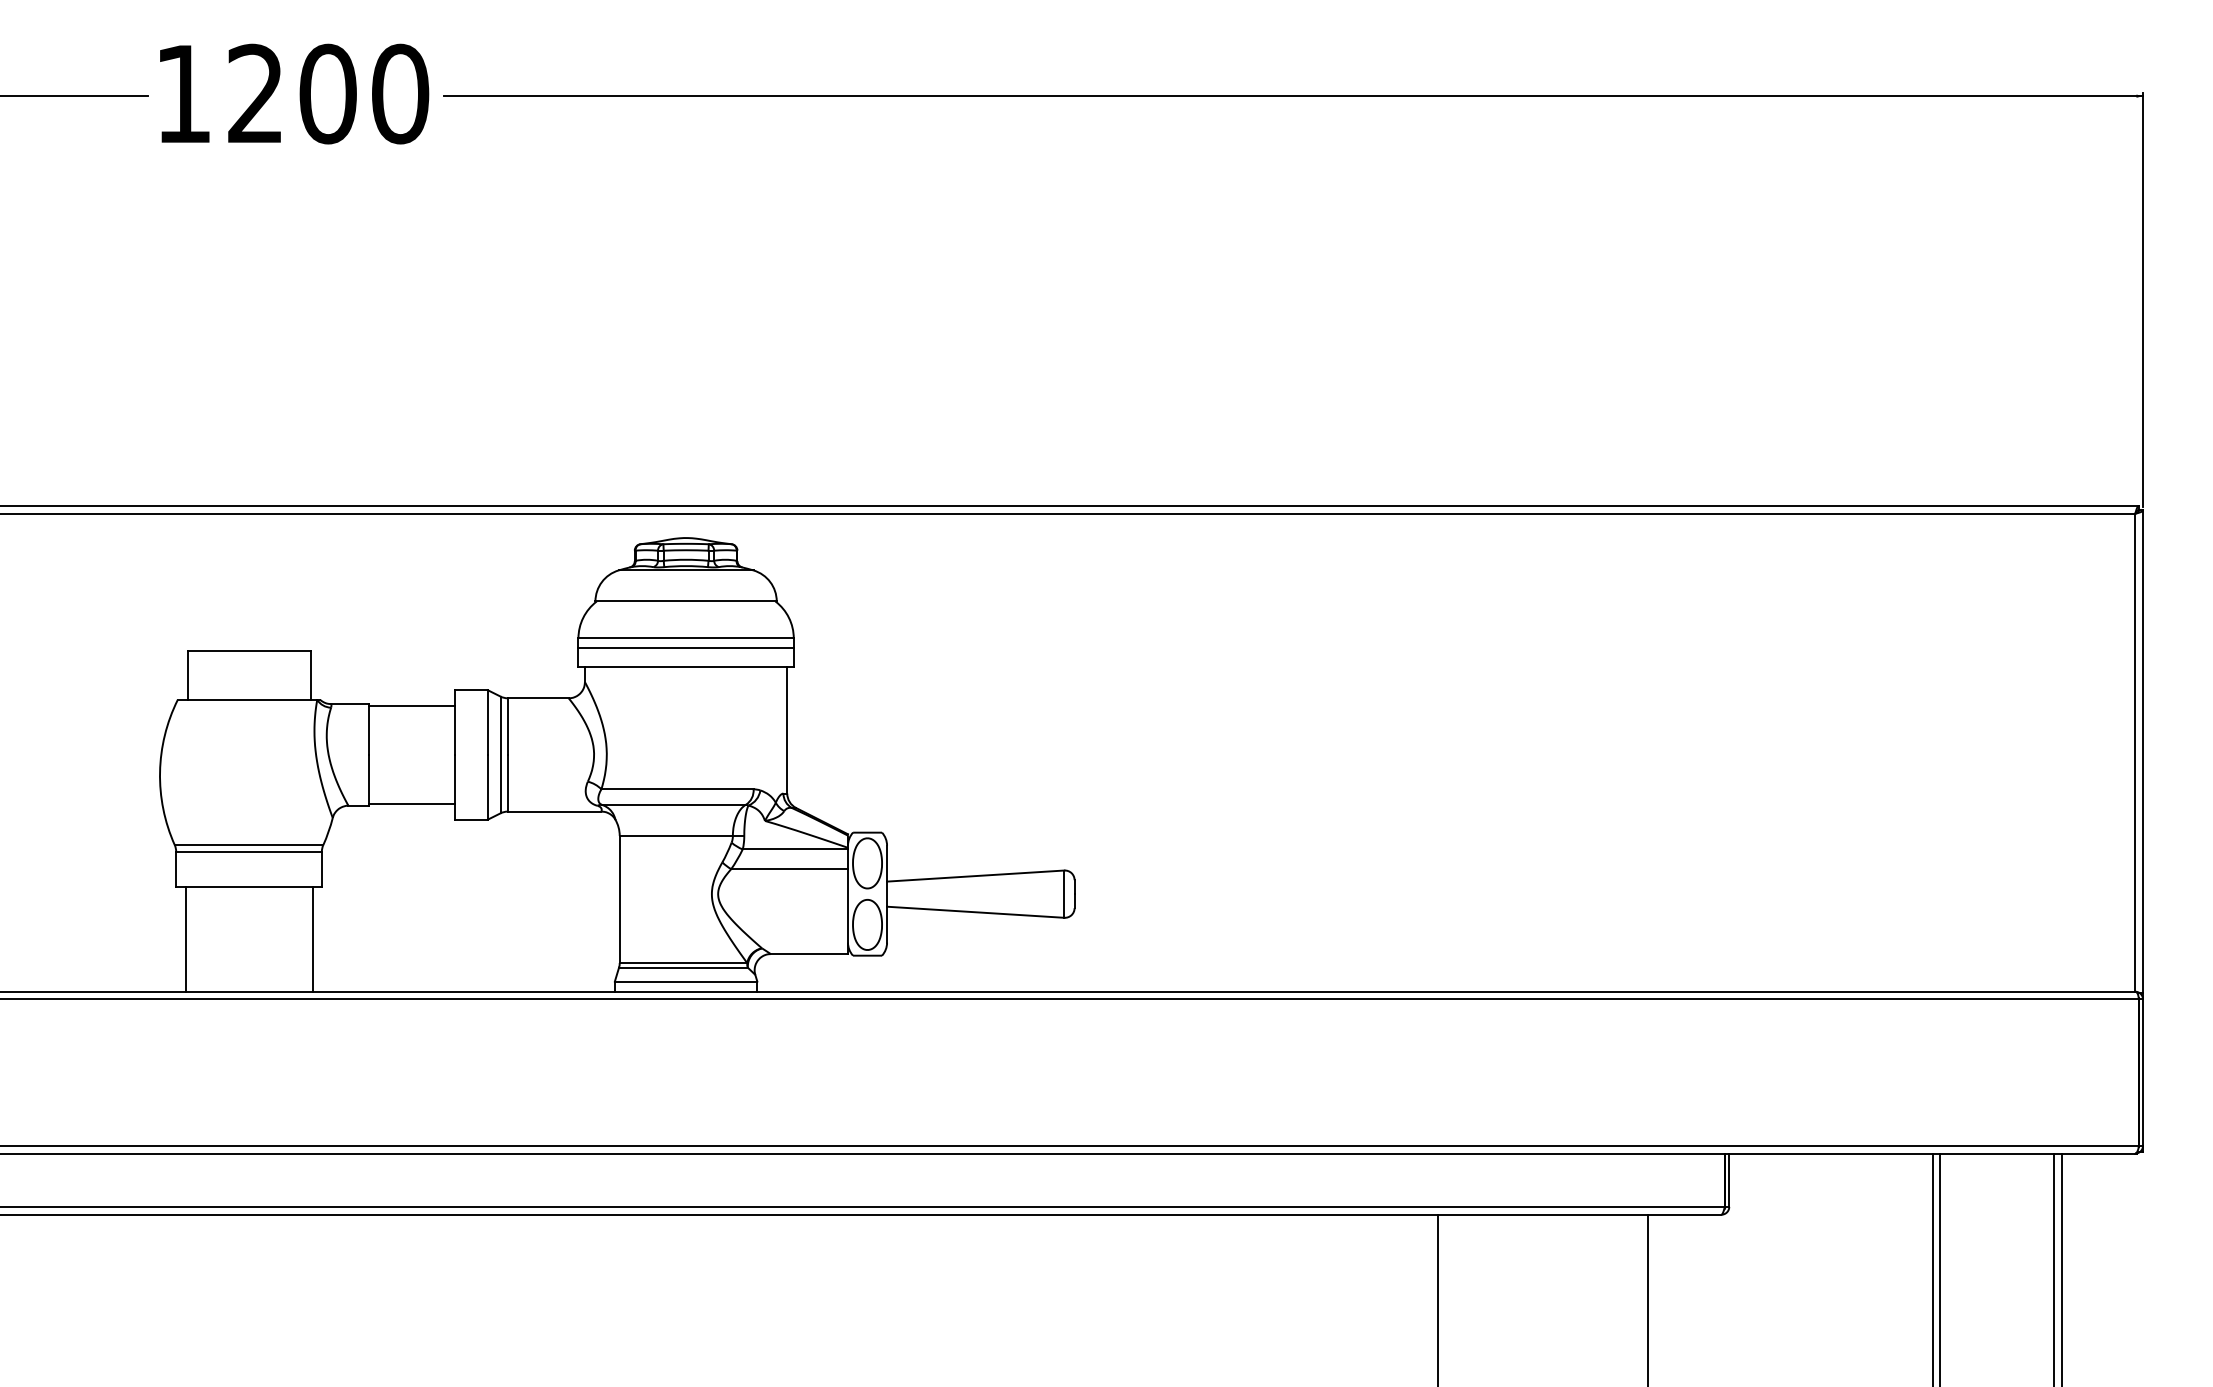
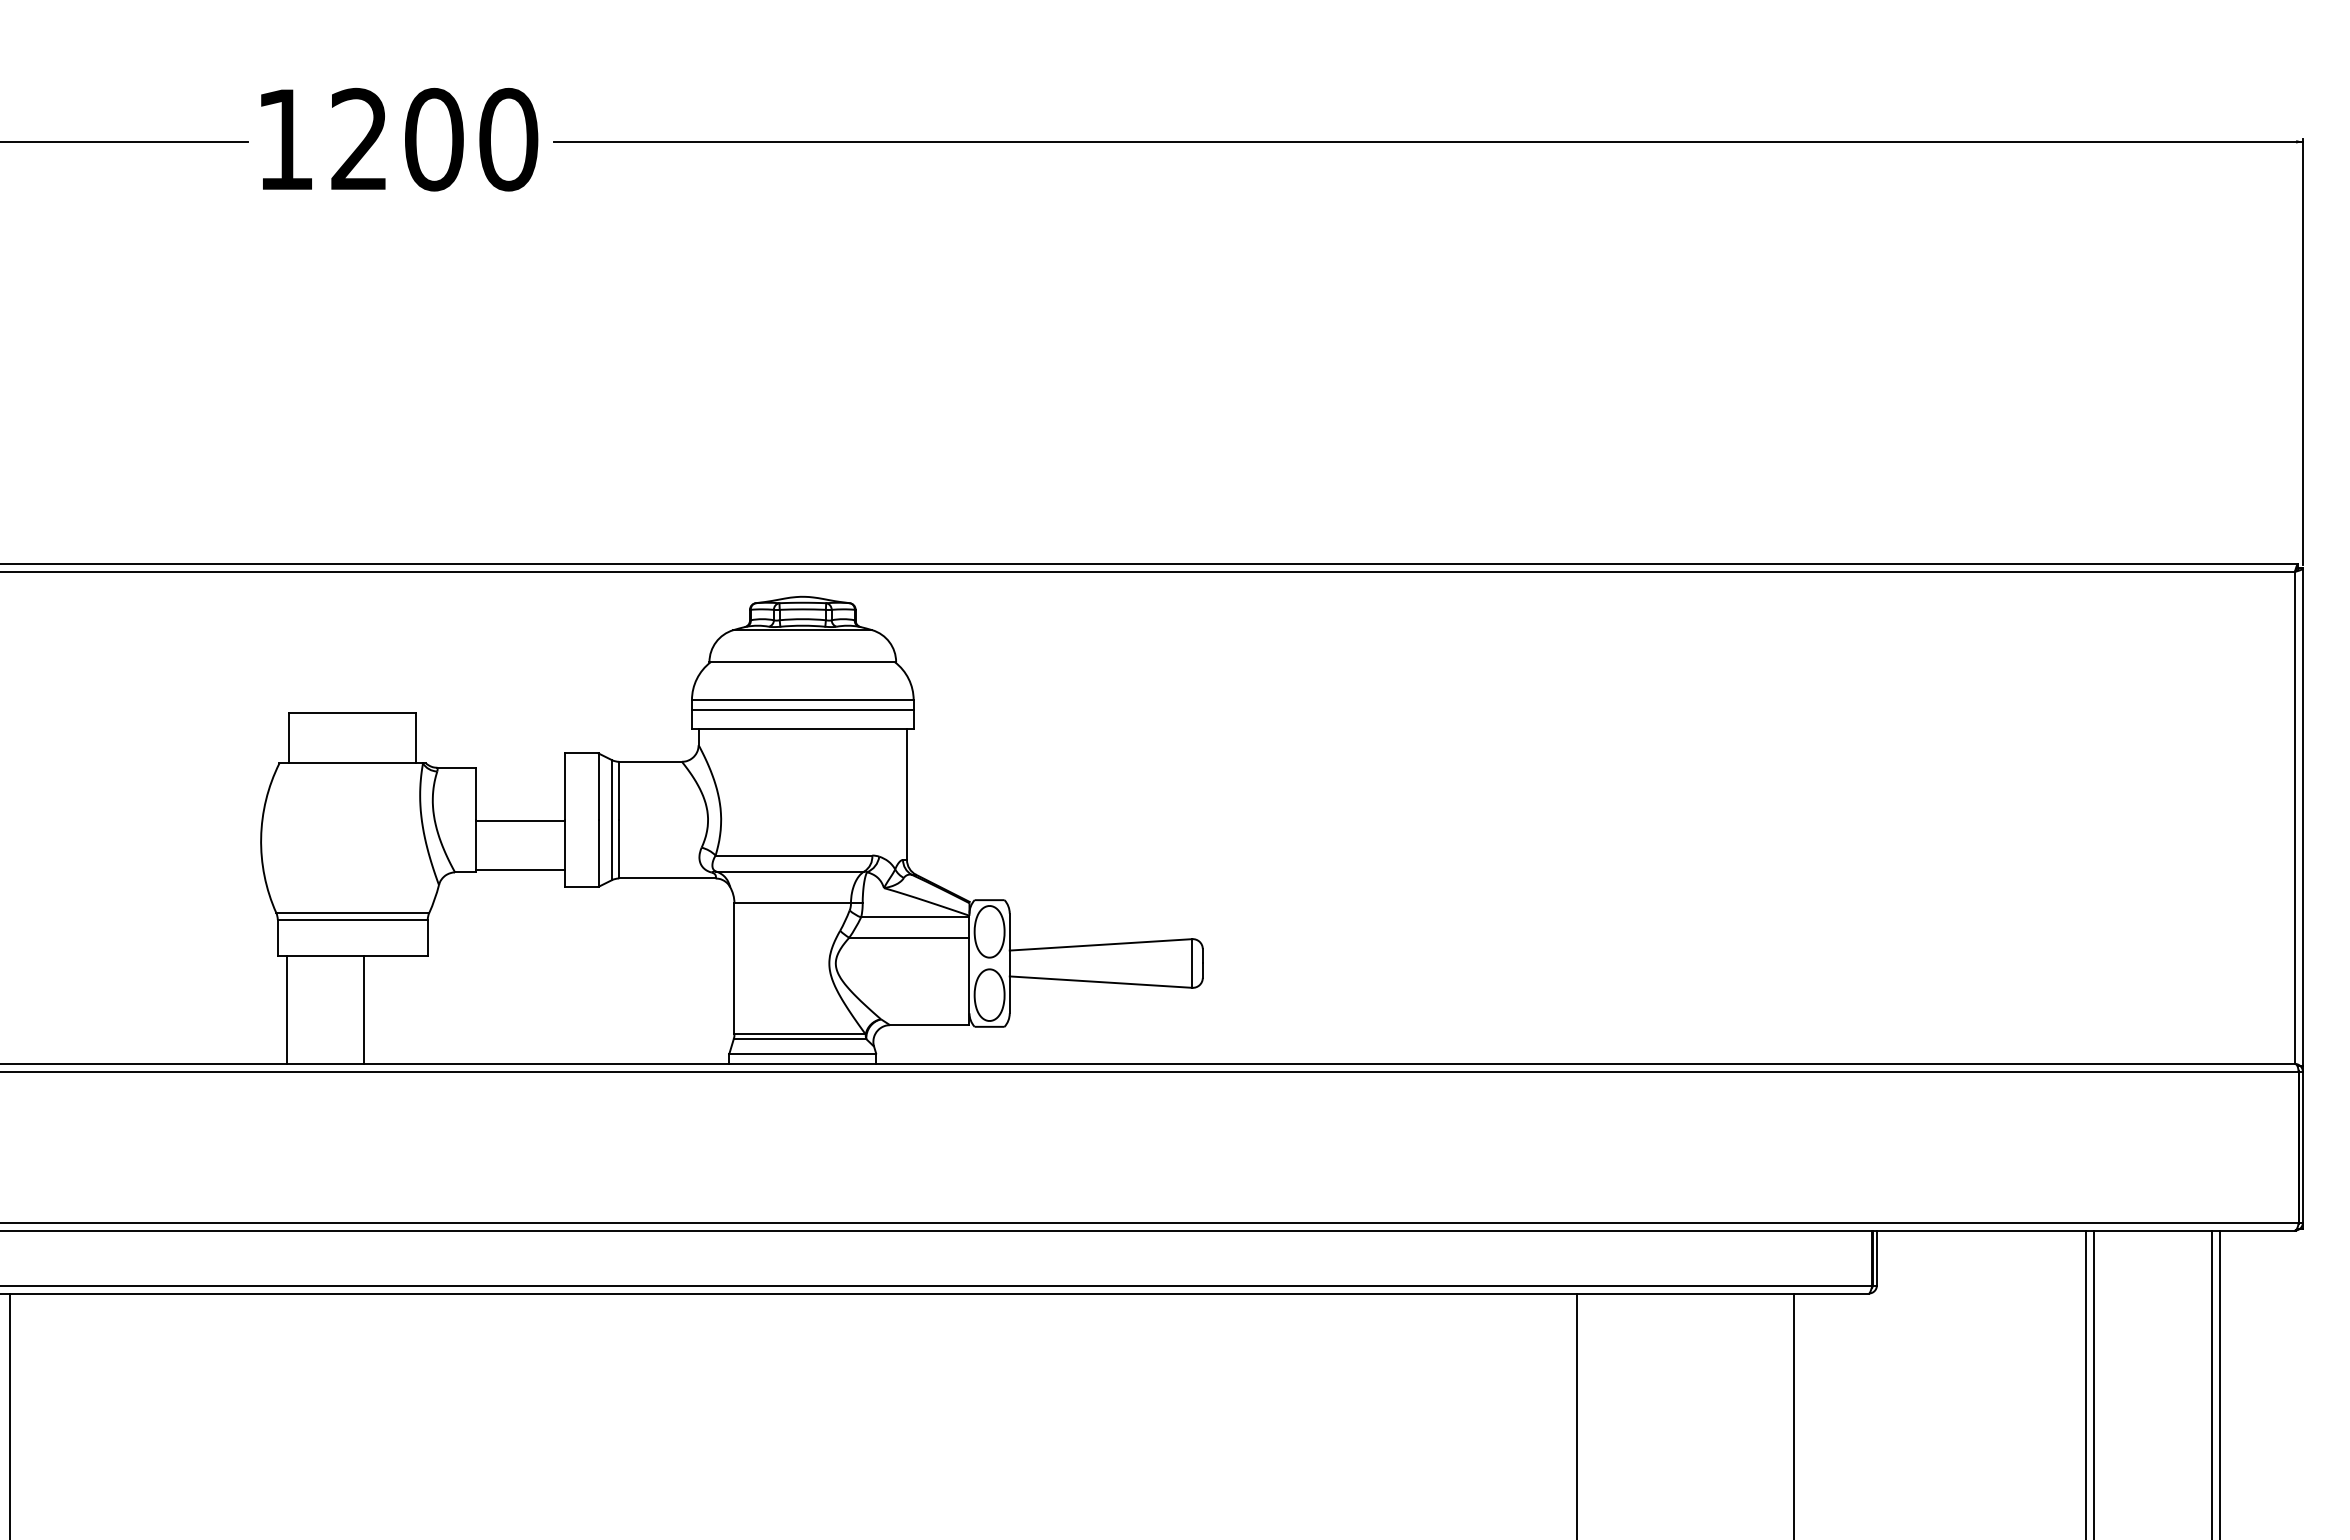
line: (411, 706) -> (520, 821), moved
line: (312, 938) -> (364, 1009), moved

